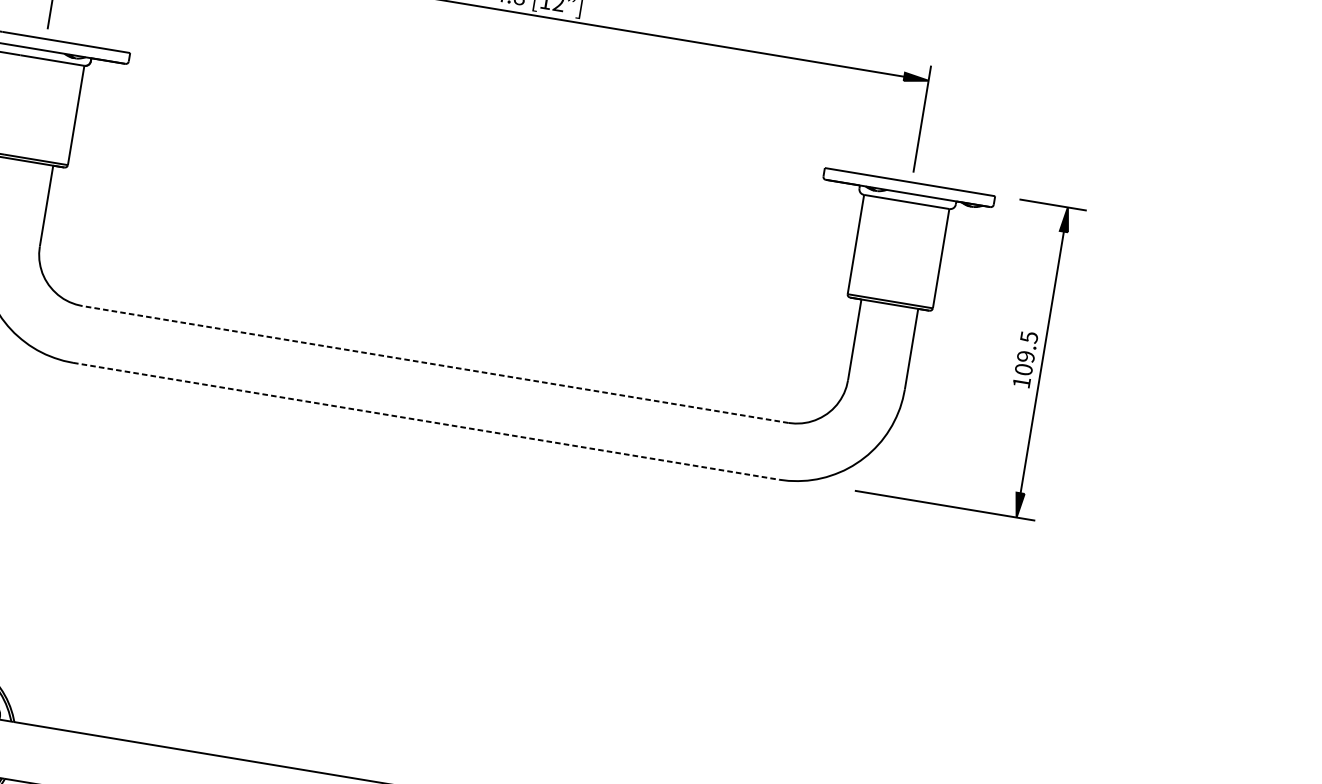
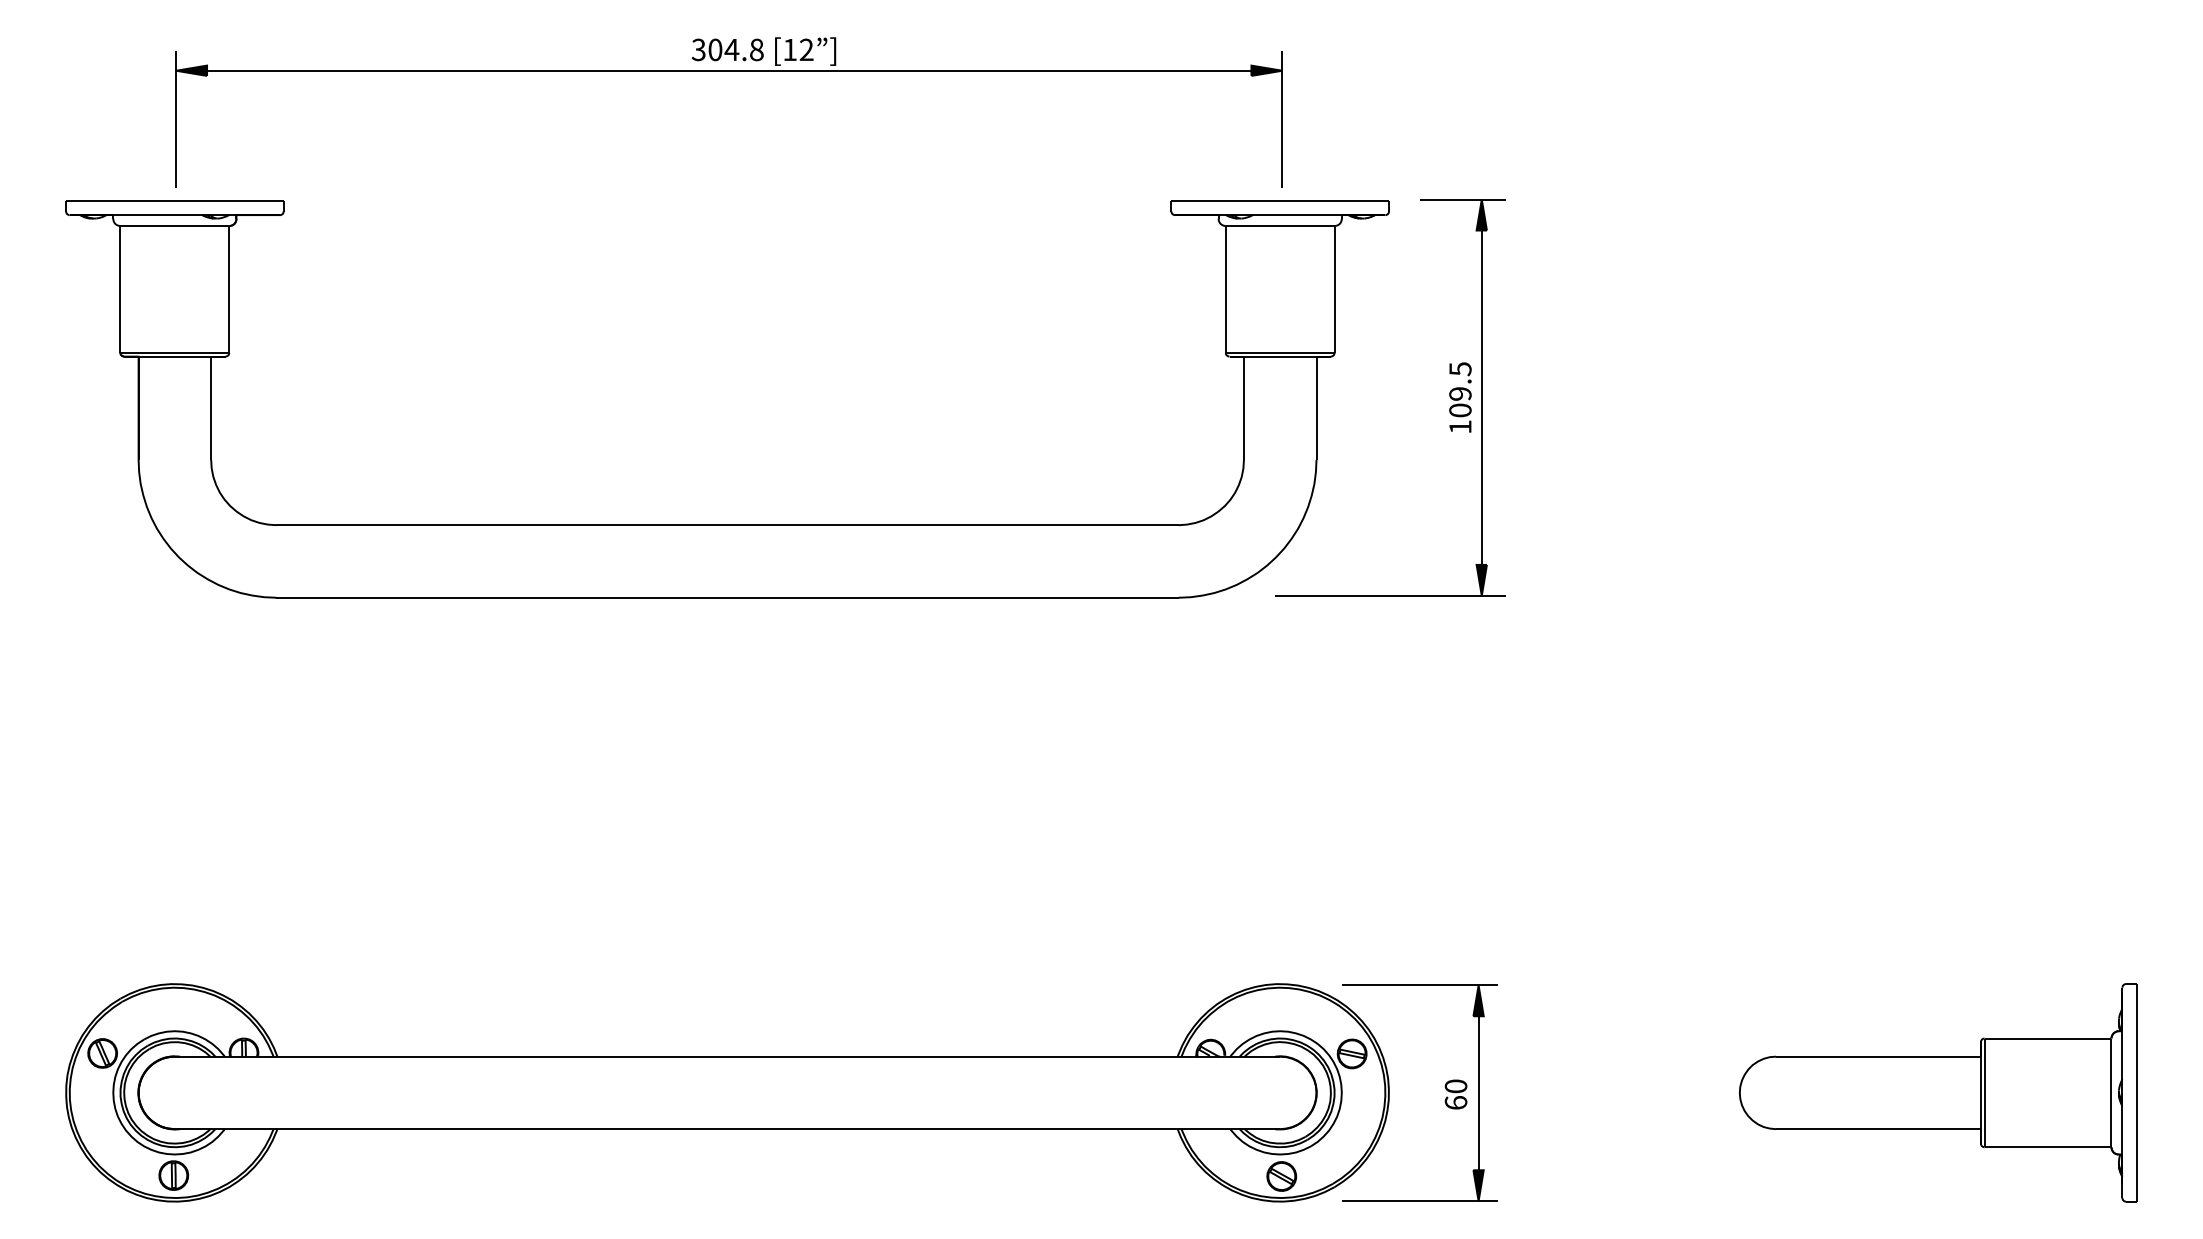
line: (435, 364) -> (727, 525), dashed -> solid
line: (426, 421) -> (728, 597), dashed -> solid

